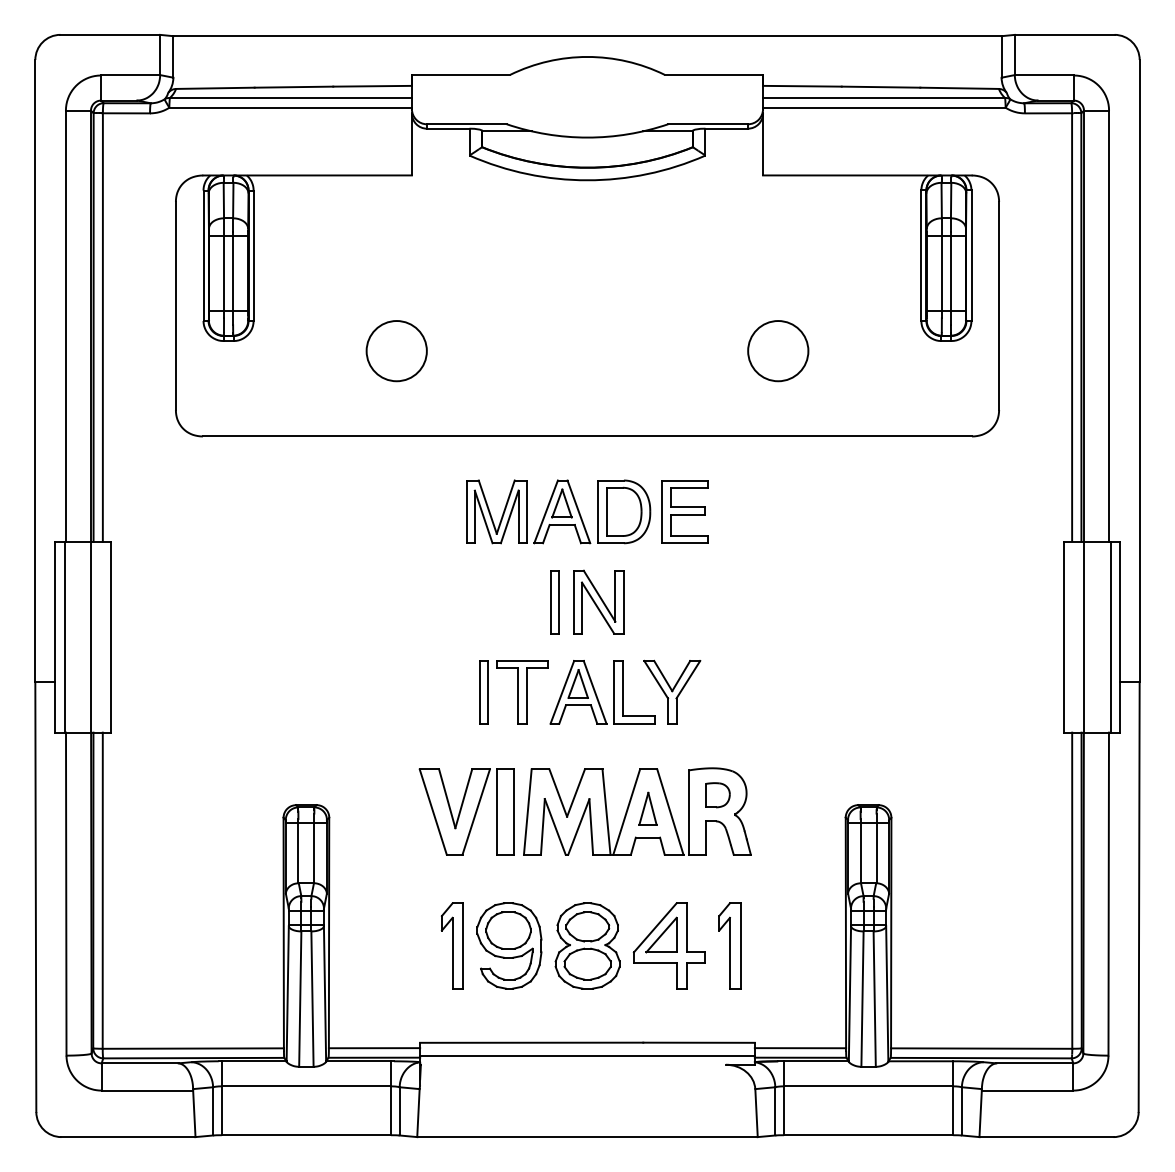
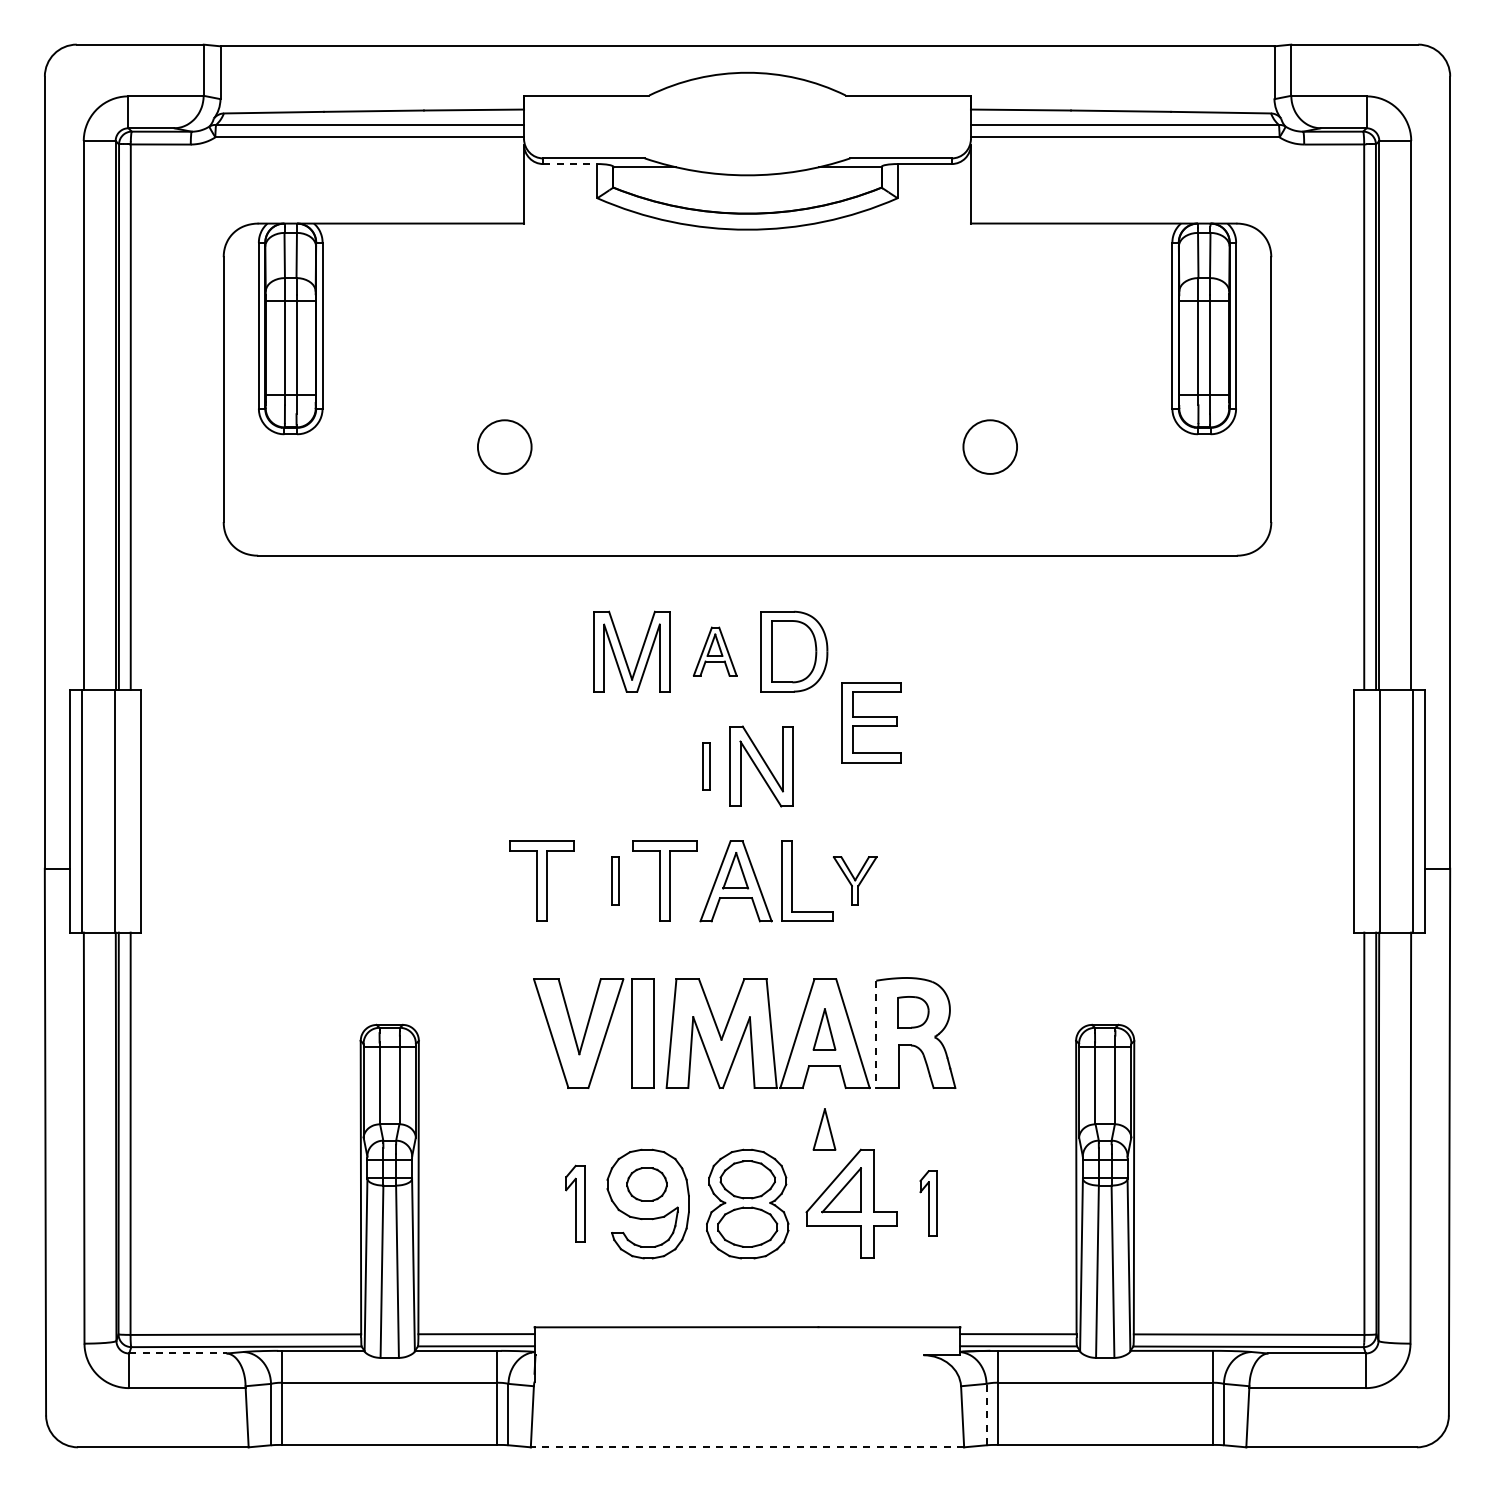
line: (448, 128) -> (570, 163), solid -> dashed
circle: (396, 350) -> (504, 446), size x0.7
circle: (777, 350) -> (989, 446), size x0.7
part: (561, 511) -> (714, 651), size x0.6
part: (684, 511) -> (871, 722), moved
part: (555, 602) -> (706, 766), size x0.6
part: (425, 691) -> (541, 880), added
part: (483, 691) -> (615, 880), size x0.6
part: (671, 691) -> (854, 880), size x0.6
line: (688, 812) -> (876, 1034), solid -> dashed
part: (648, 887) -> (824, 1129), added
part: (508, 930) -> (646, 1184), size x0.7
part: (452, 945) -> (575, 1203), size x0.7
part: (729, 945) -> (928, 1203), size x0.6
line: (587, 1055) -> (747, 1343), removed
line: (140, 1063) -> (178, 1353), solid -> dashed
line: (775, 1111) -> (986, 1414), solid -> dashed
line: (587, 1137) -> (747, 1447), solid -> dashed

